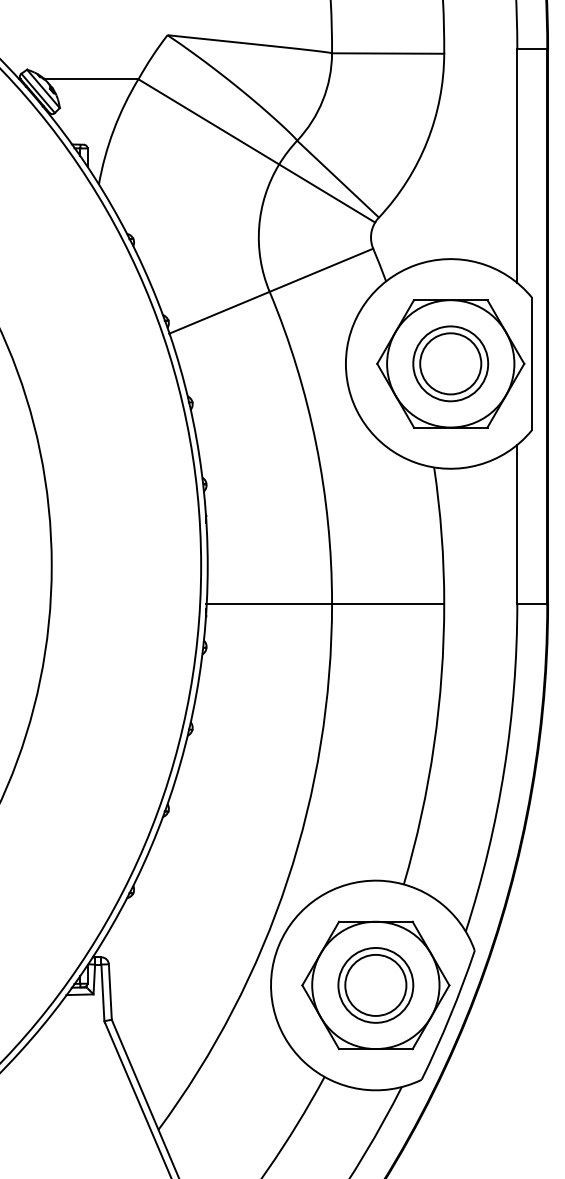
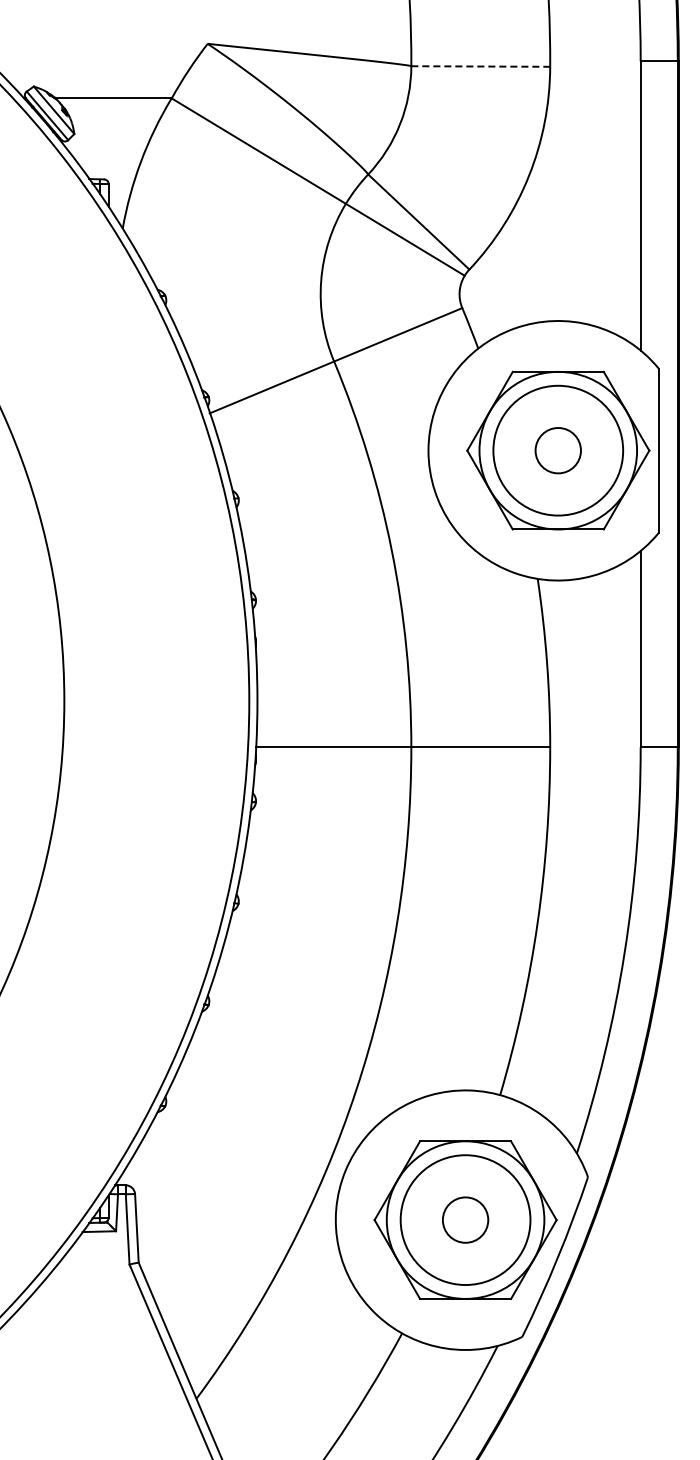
line: (388, 53) -> (481, 66), solid -> dashed
circle: (450, 363) -> (557, 450), size x1.4
circle: (450, 363) -> (558, 450), size x0.6
circle: (375, 984) -> (465, 1219), size x0.6
circle: (375, 984) -> (465, 1219), size x1.4

